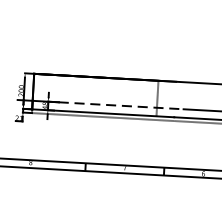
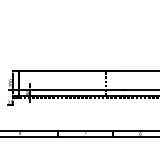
line: (122, 105) -> (81, 89), dashed -> solid

